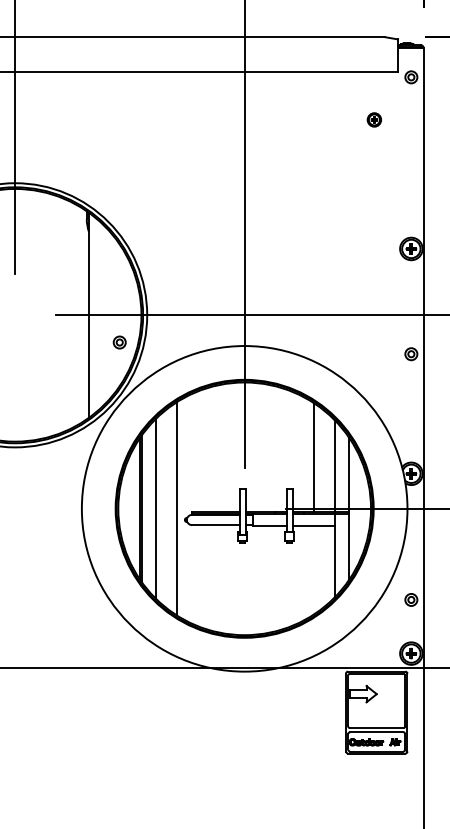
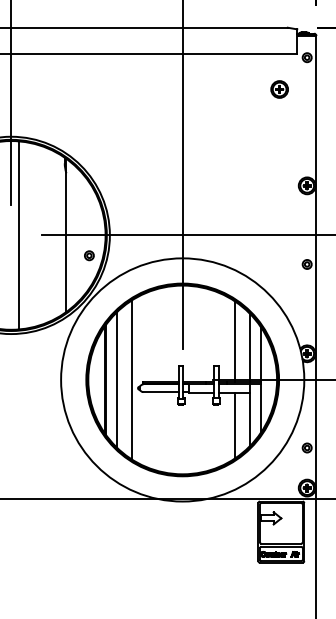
part: (374, 119) -> (279, 89), size x1.67
line: (24, 315) -> (18, 235), added
line: (314, 569) -> (234, 425), added

